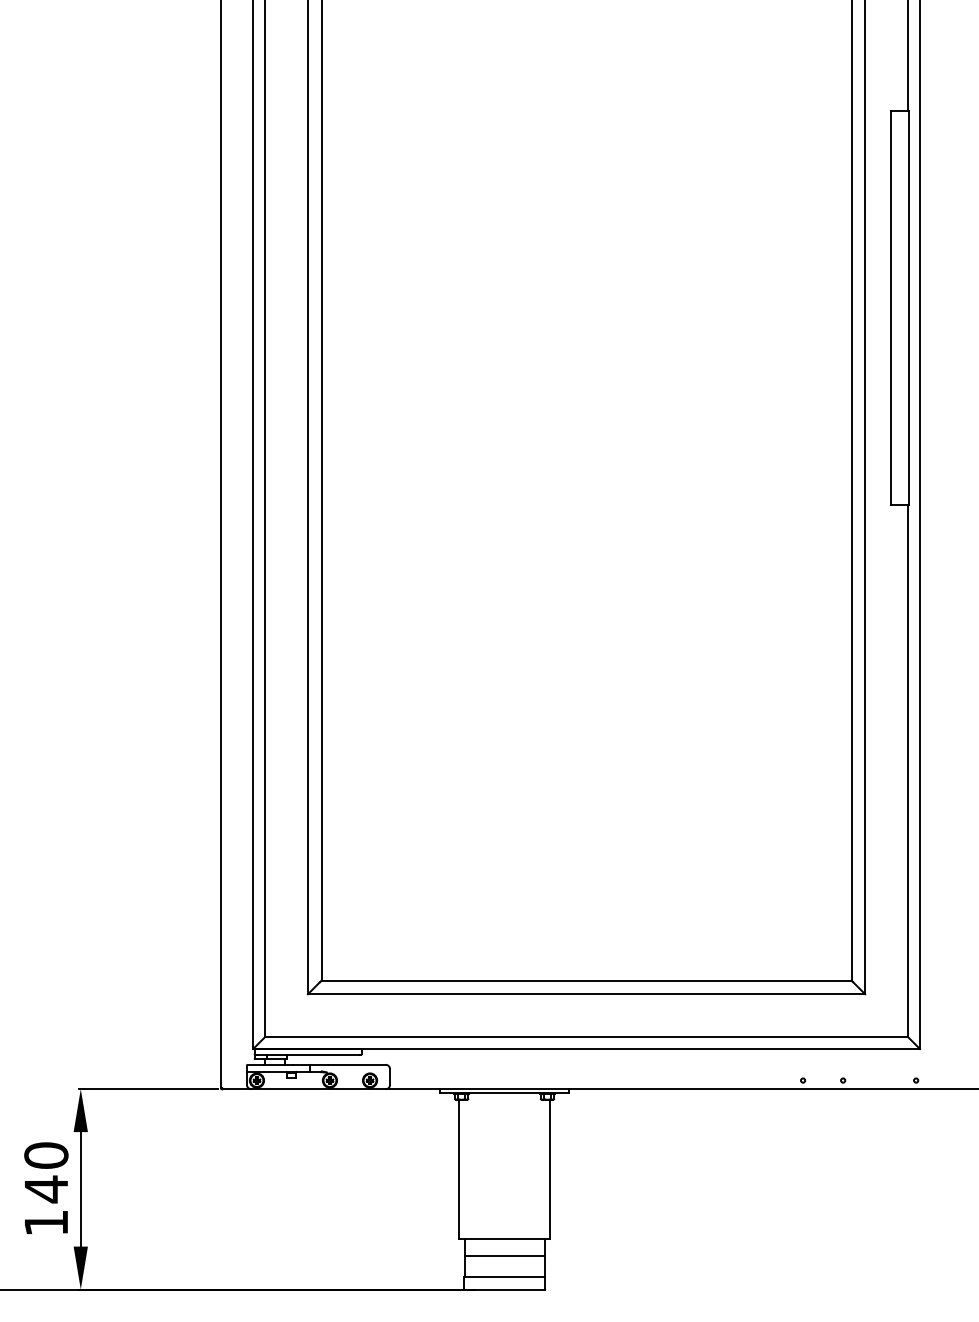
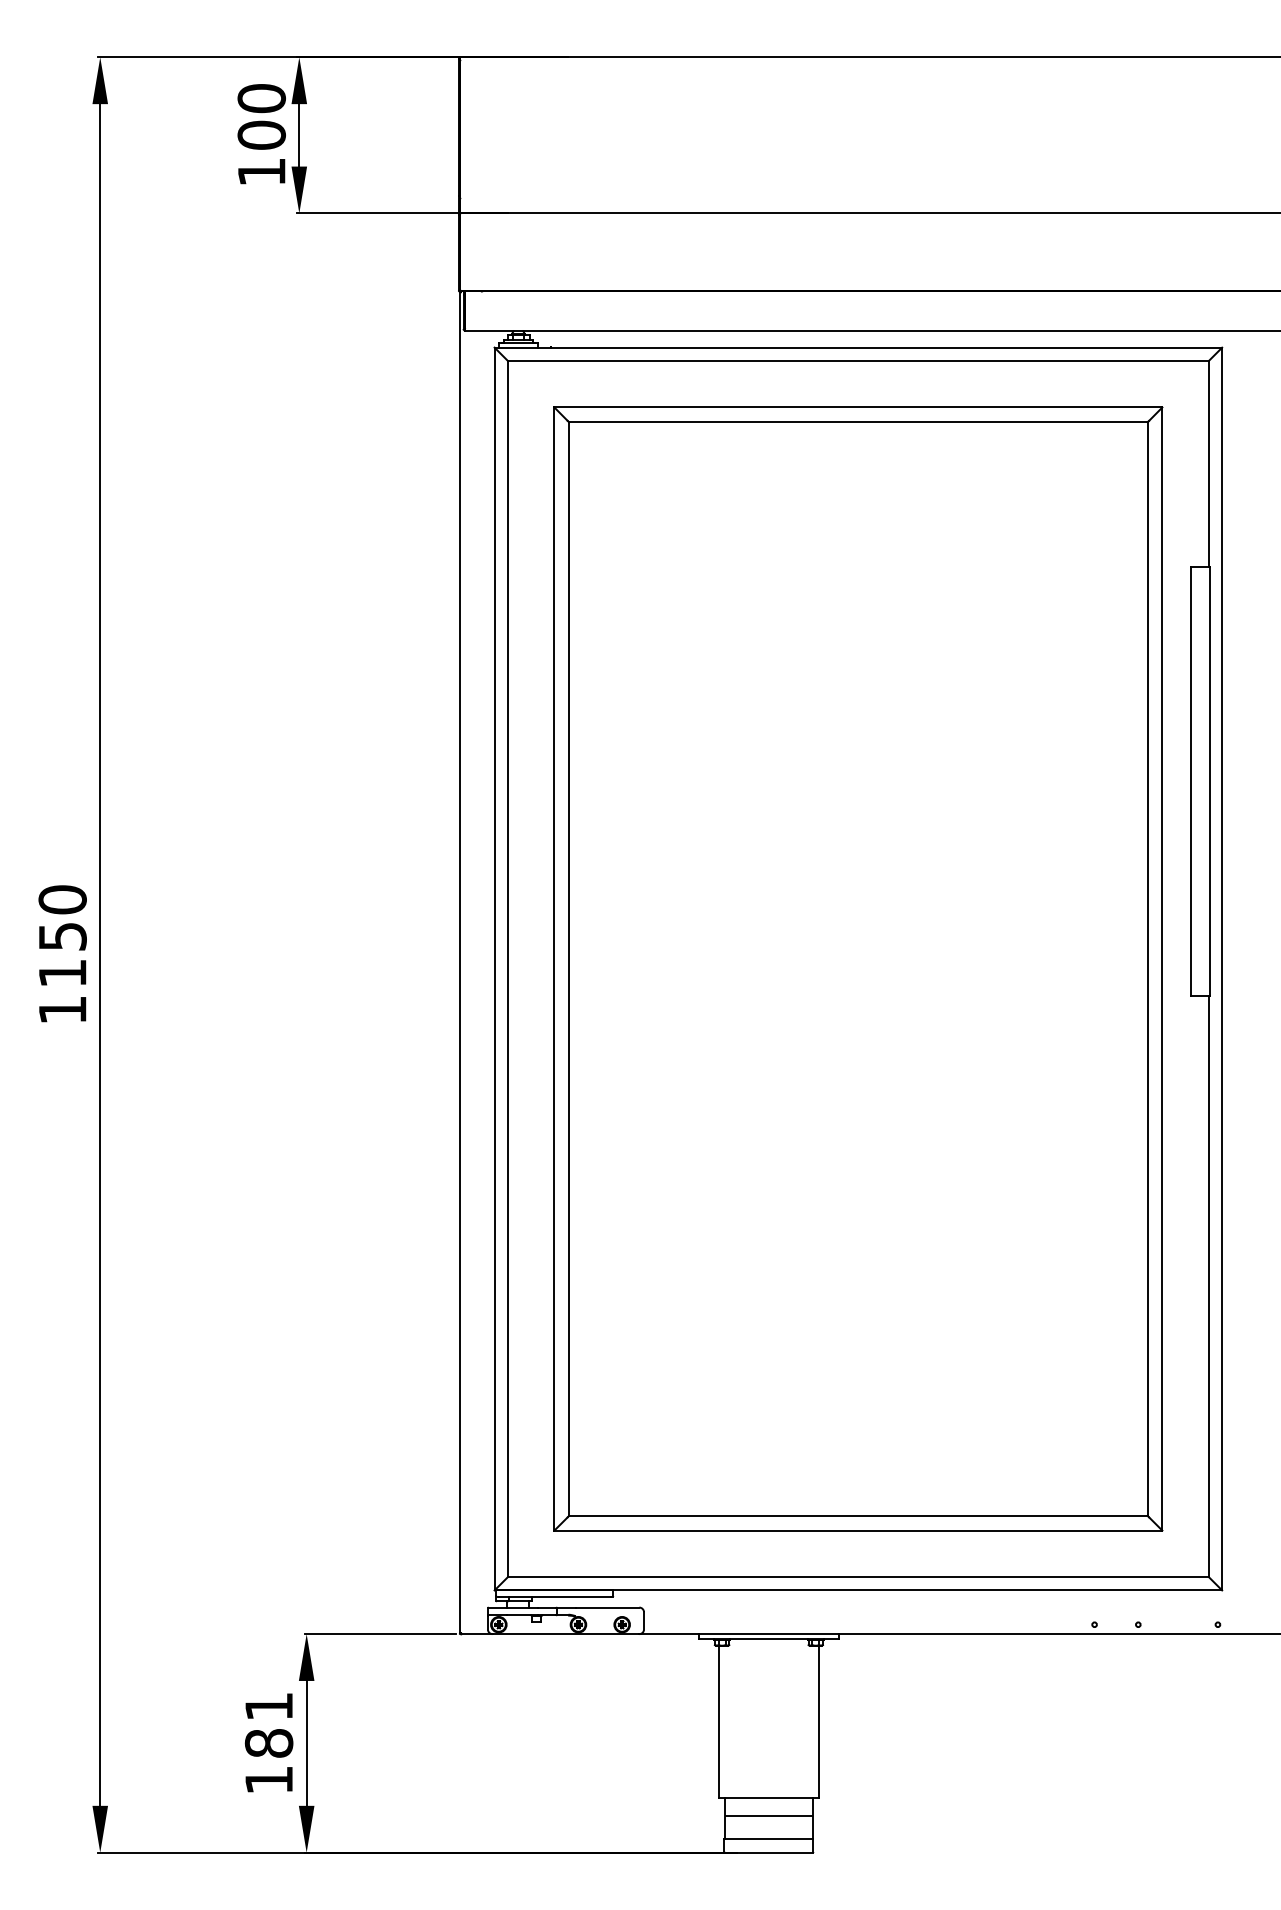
text: (45, 1172) -> (268, 1725), 140 -> 181

